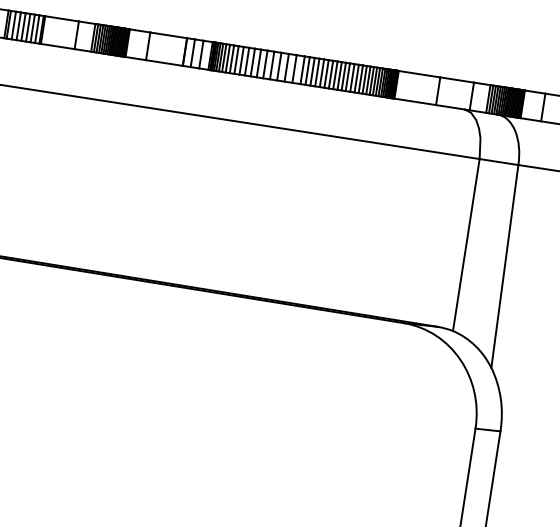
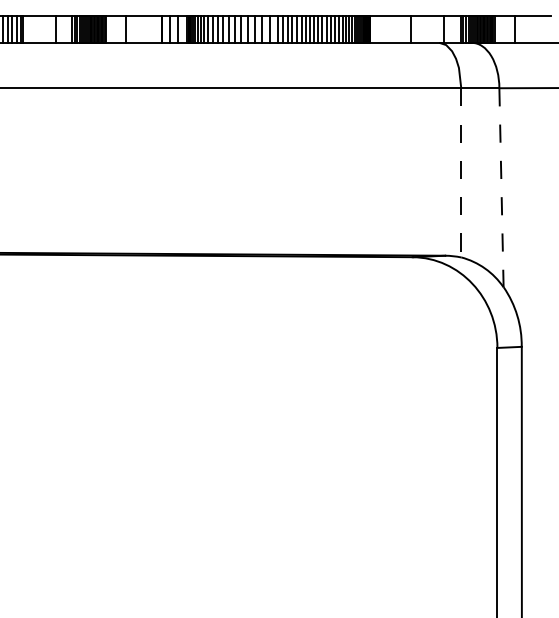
line: (466, 244) -> (461, 172), solid -> dashed
line: (504, 266) -> (501, 187), solid -> dashed

